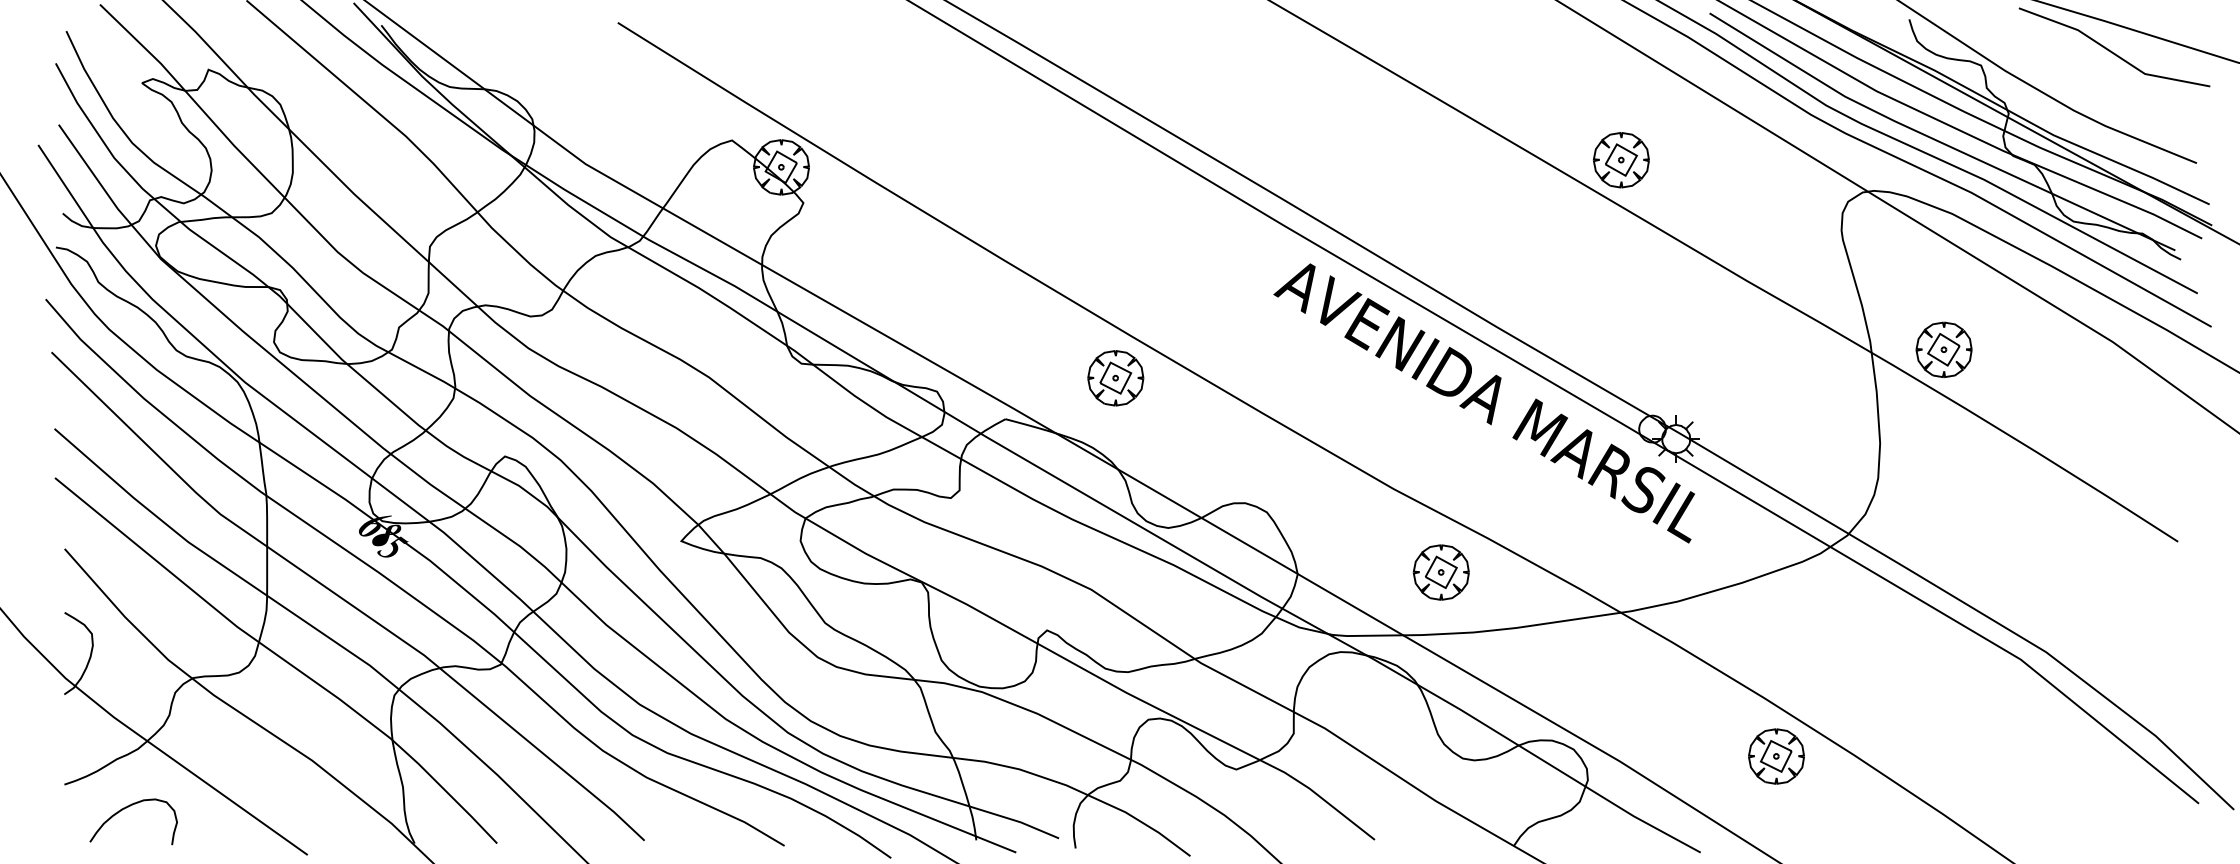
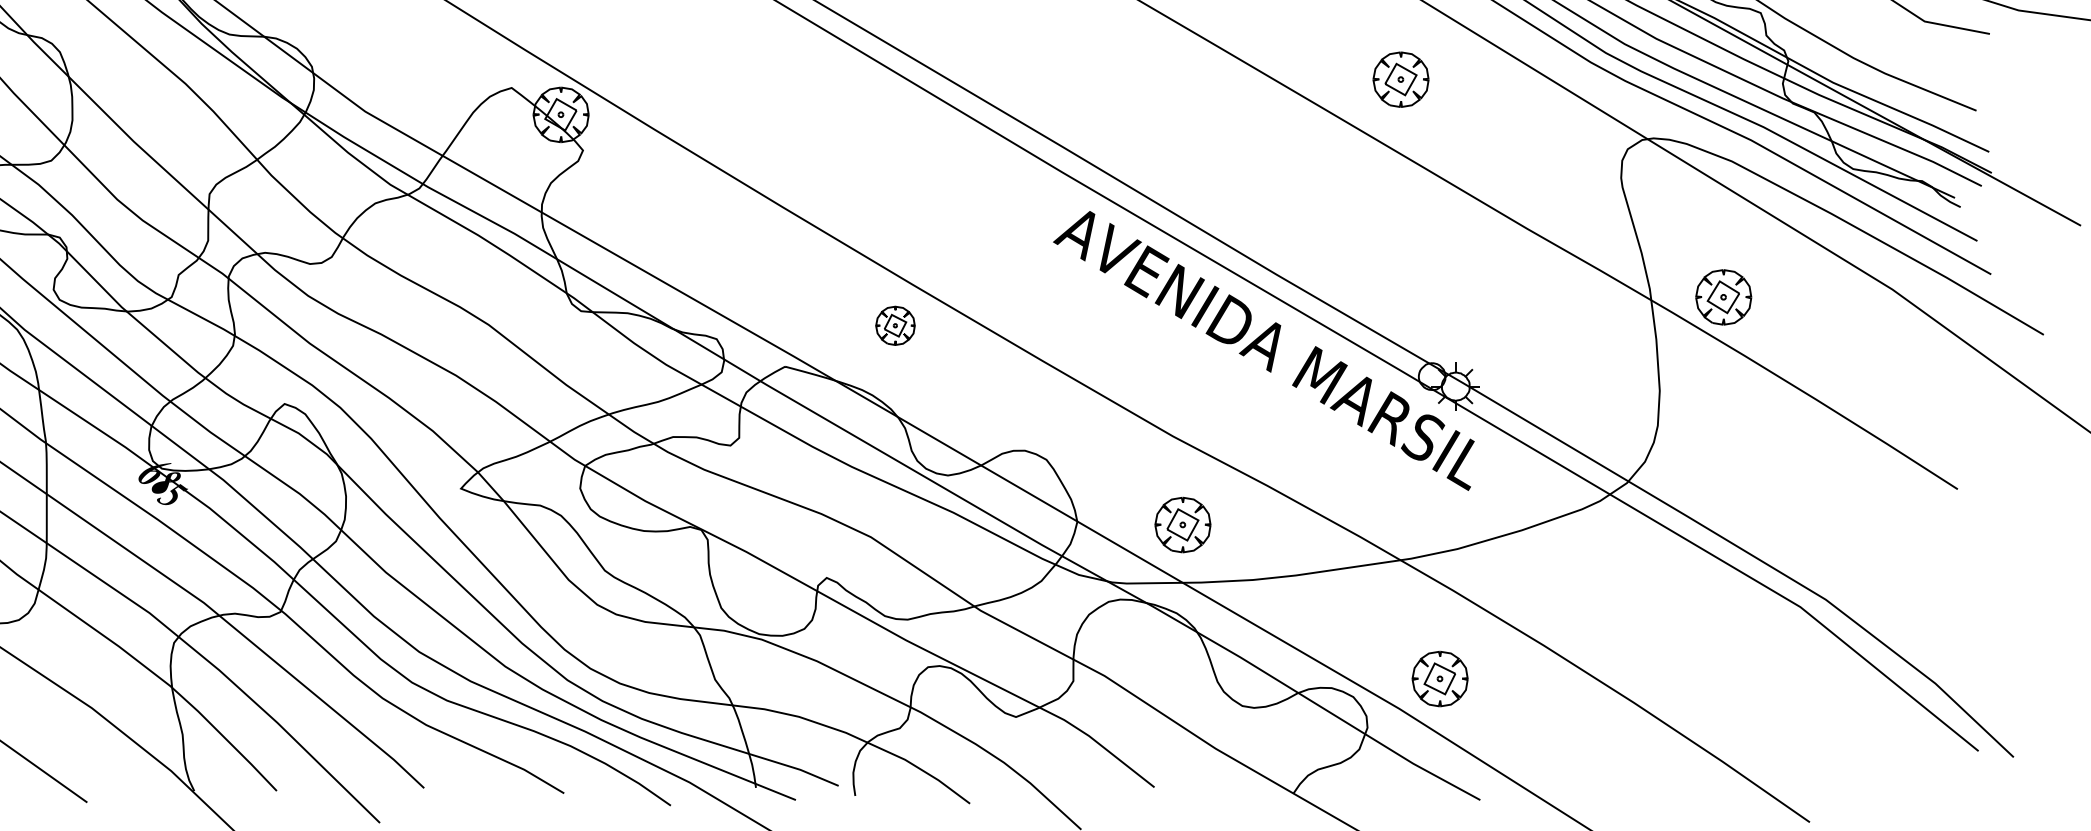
part: (1621, 160) -> (1401, 80), moved
part: (1115, 378) -> (895, 326), size x0.7
part: (1440, 572) -> (1182, 525), moved
part: (1776, 756) -> (1440, 679), moved

